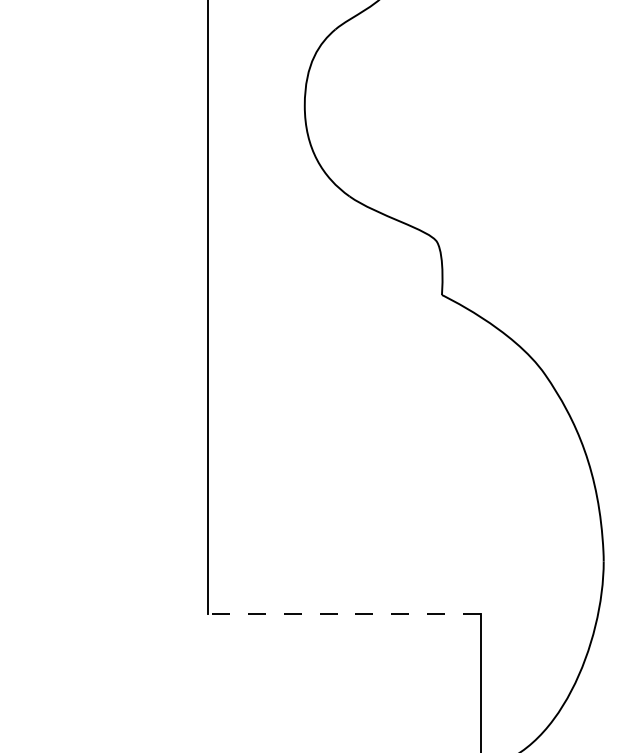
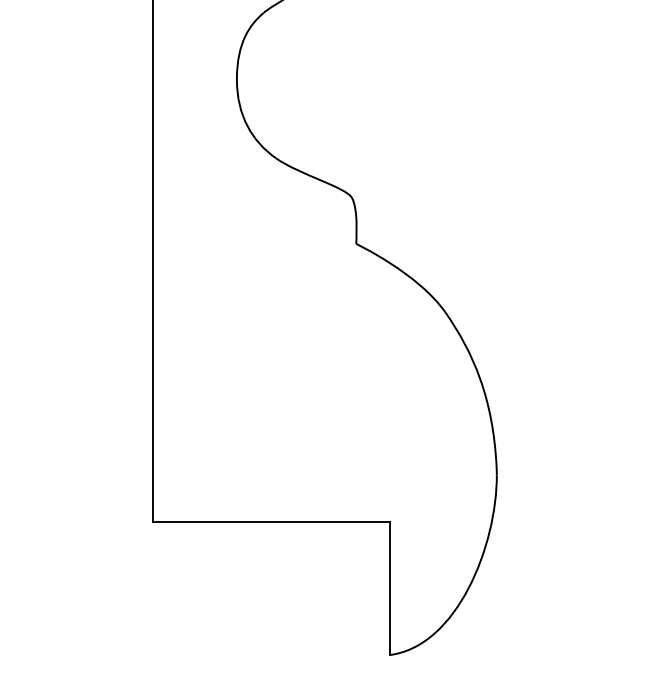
line: (343, 614) -> (270, 521), dashed -> solid

